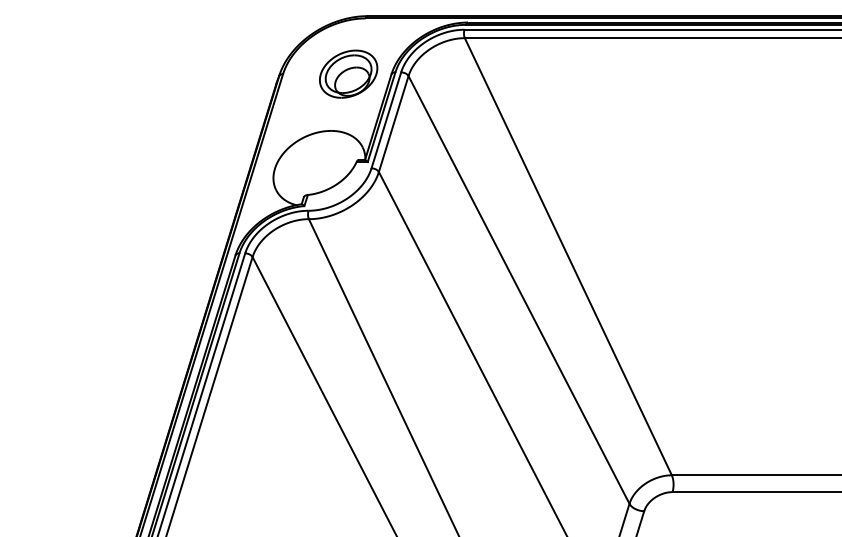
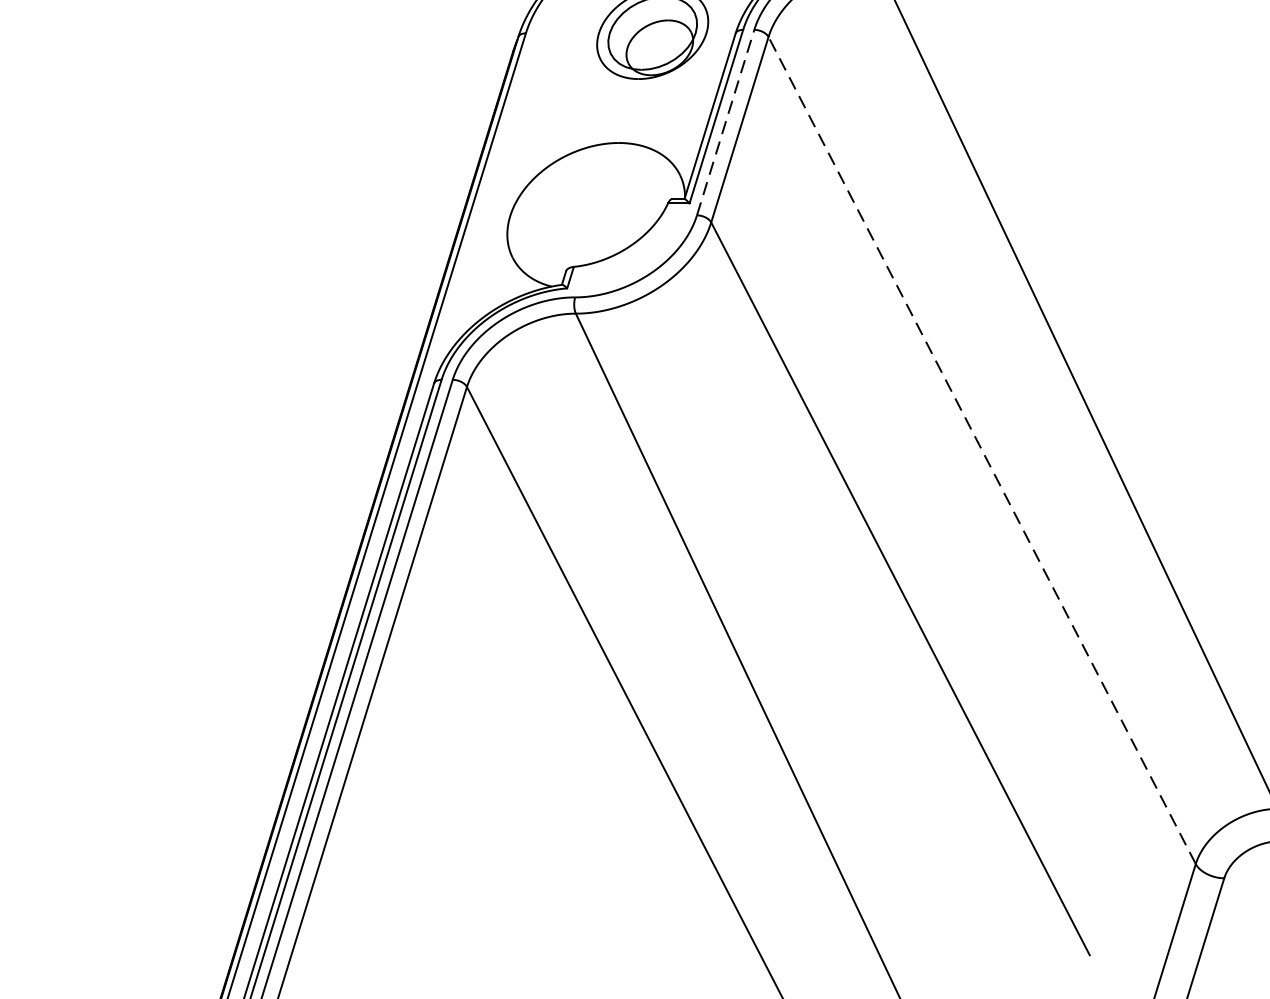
line: (386, 119) -> (725, 120), solid -> dashed
line: (519, 289) -> (983, 449), solid -> dashed

